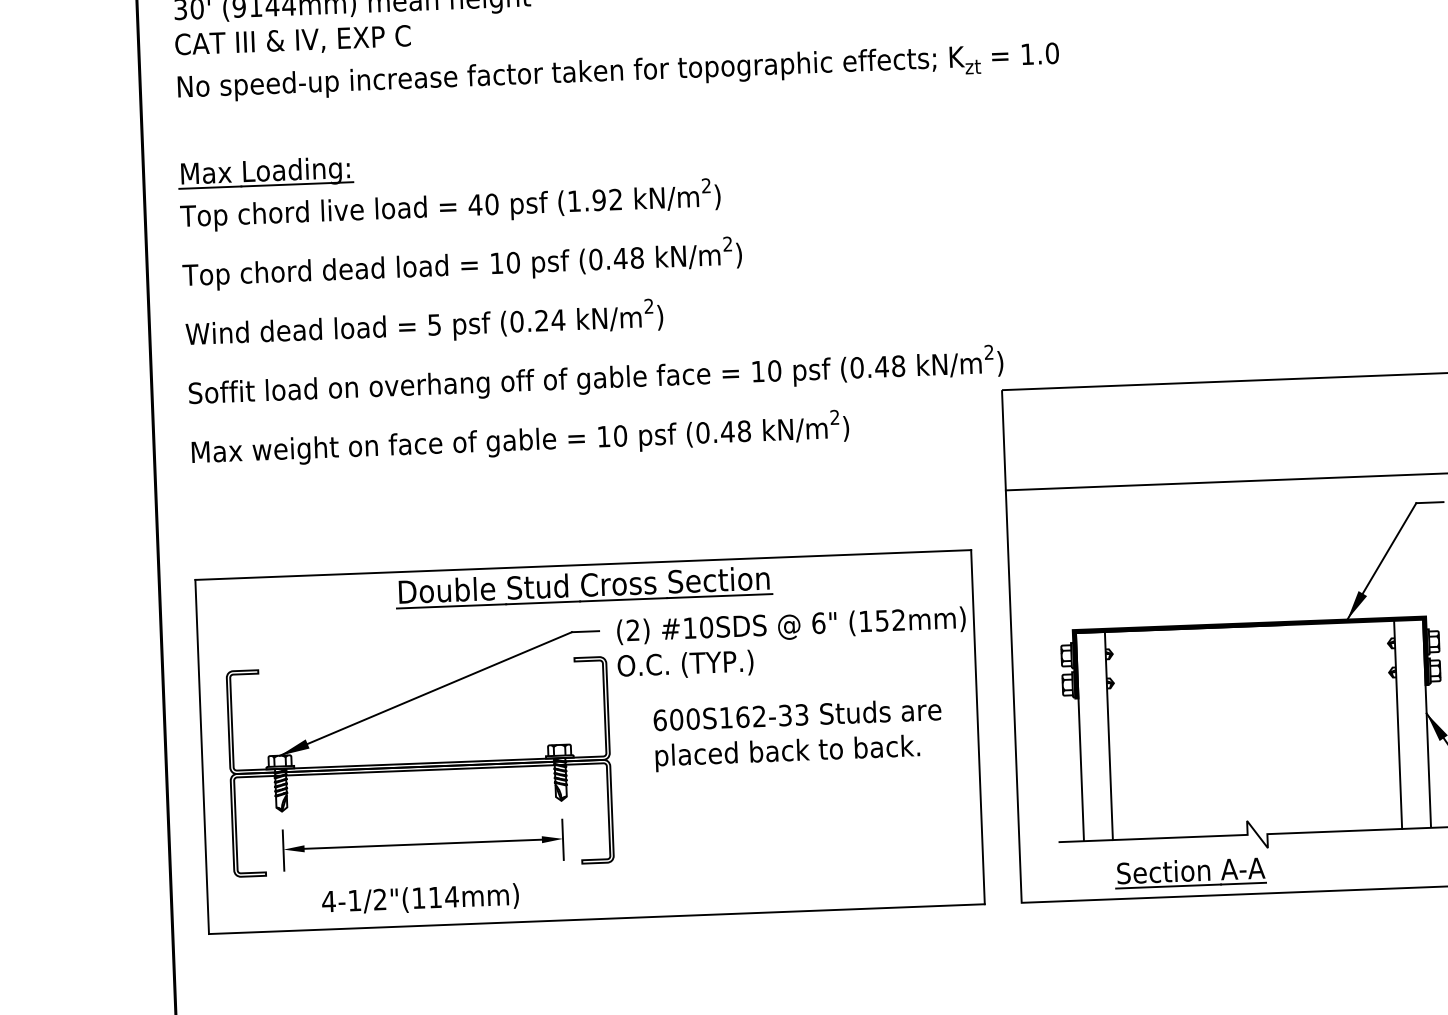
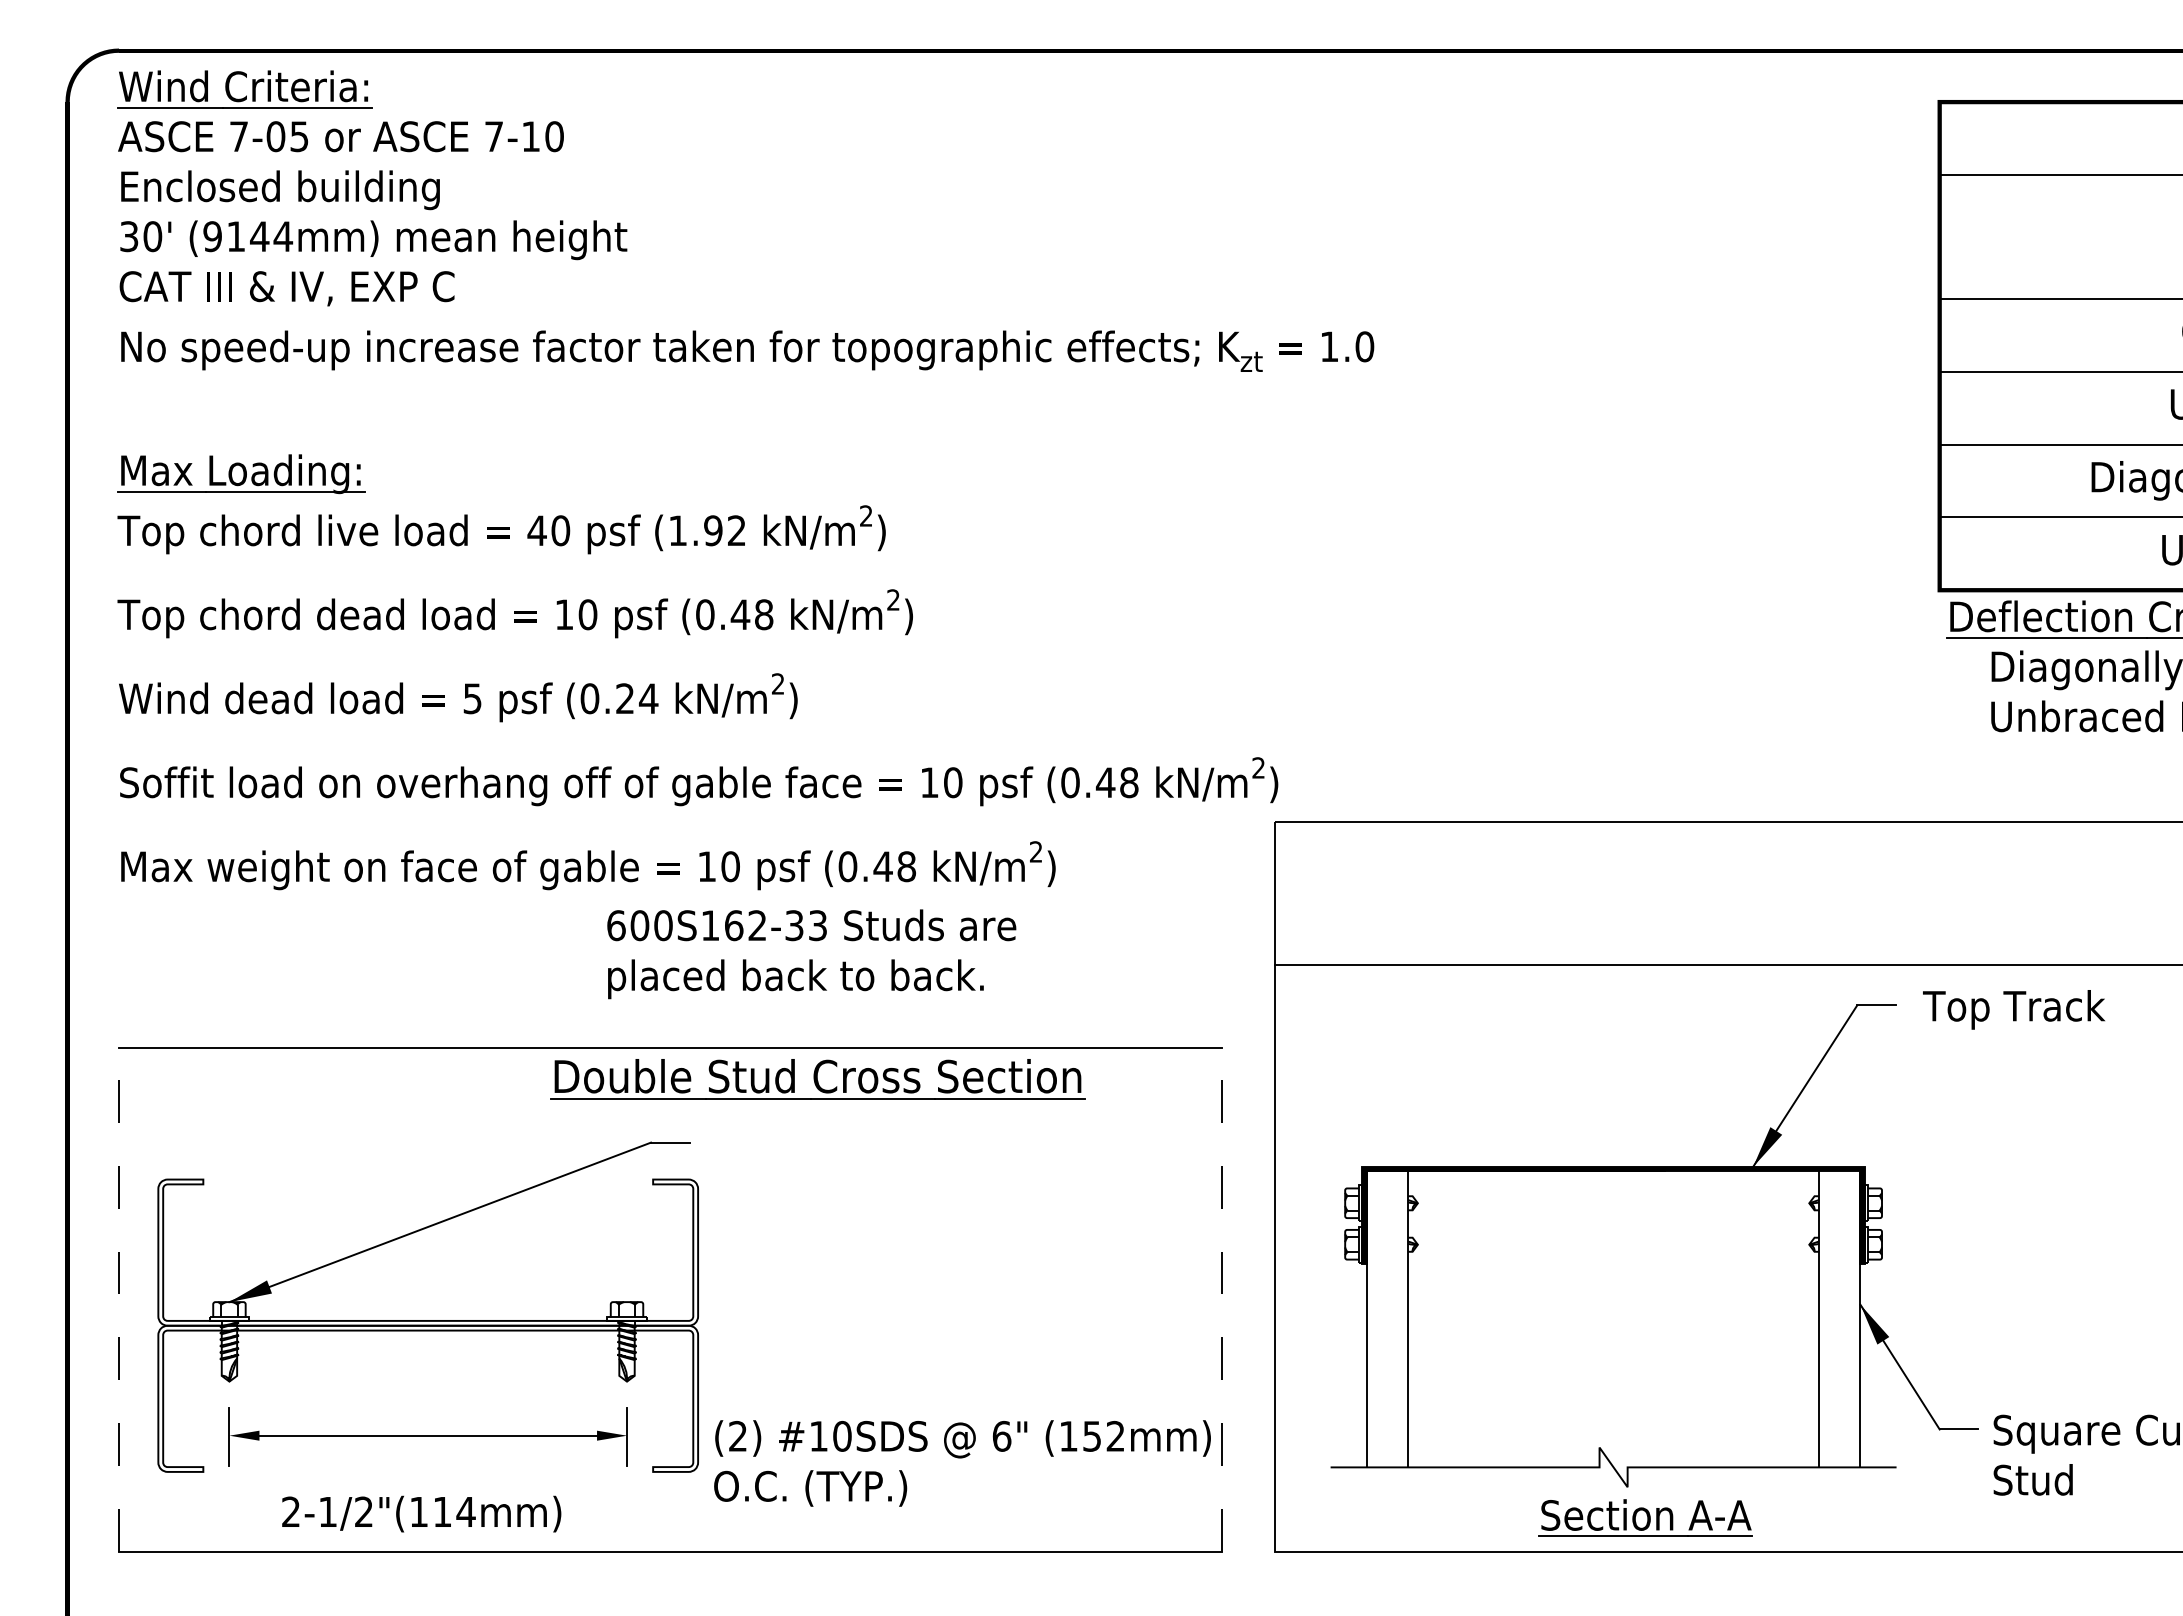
part: (583, 587) -> (817, 1079), moved
text: (791, 643) -> (962, 1463), moved
line: (978, 727) -> (1222, 1299), solid -> dashed
text: (798, 735) -> (811, 954), moved
line: (202, 756) -> (119, 1299), solid -> dashed
part: (1190, 872) -> (1645, 1517), moved
text: (328, 901) -> (290, 1511), 4-1/2"(114mm) -> 2-1/2"(114mm)

